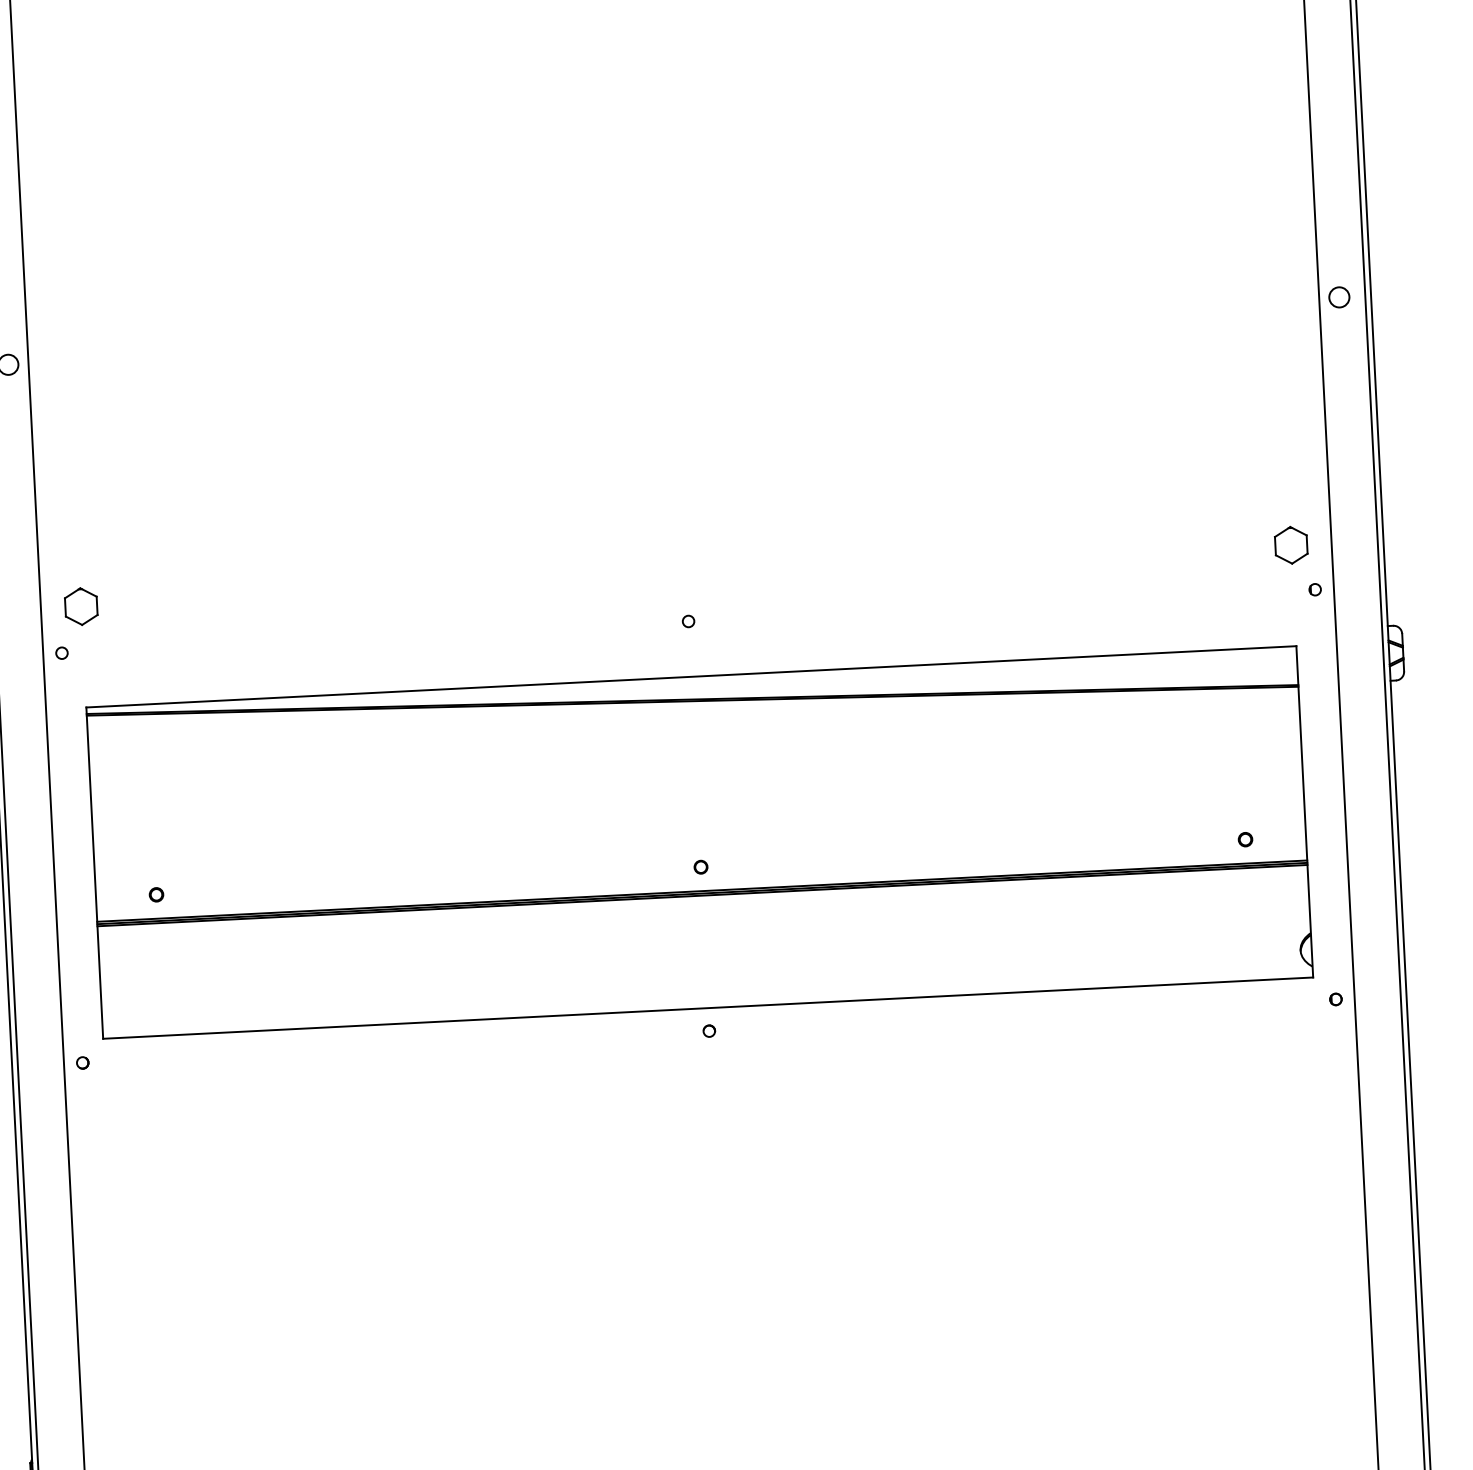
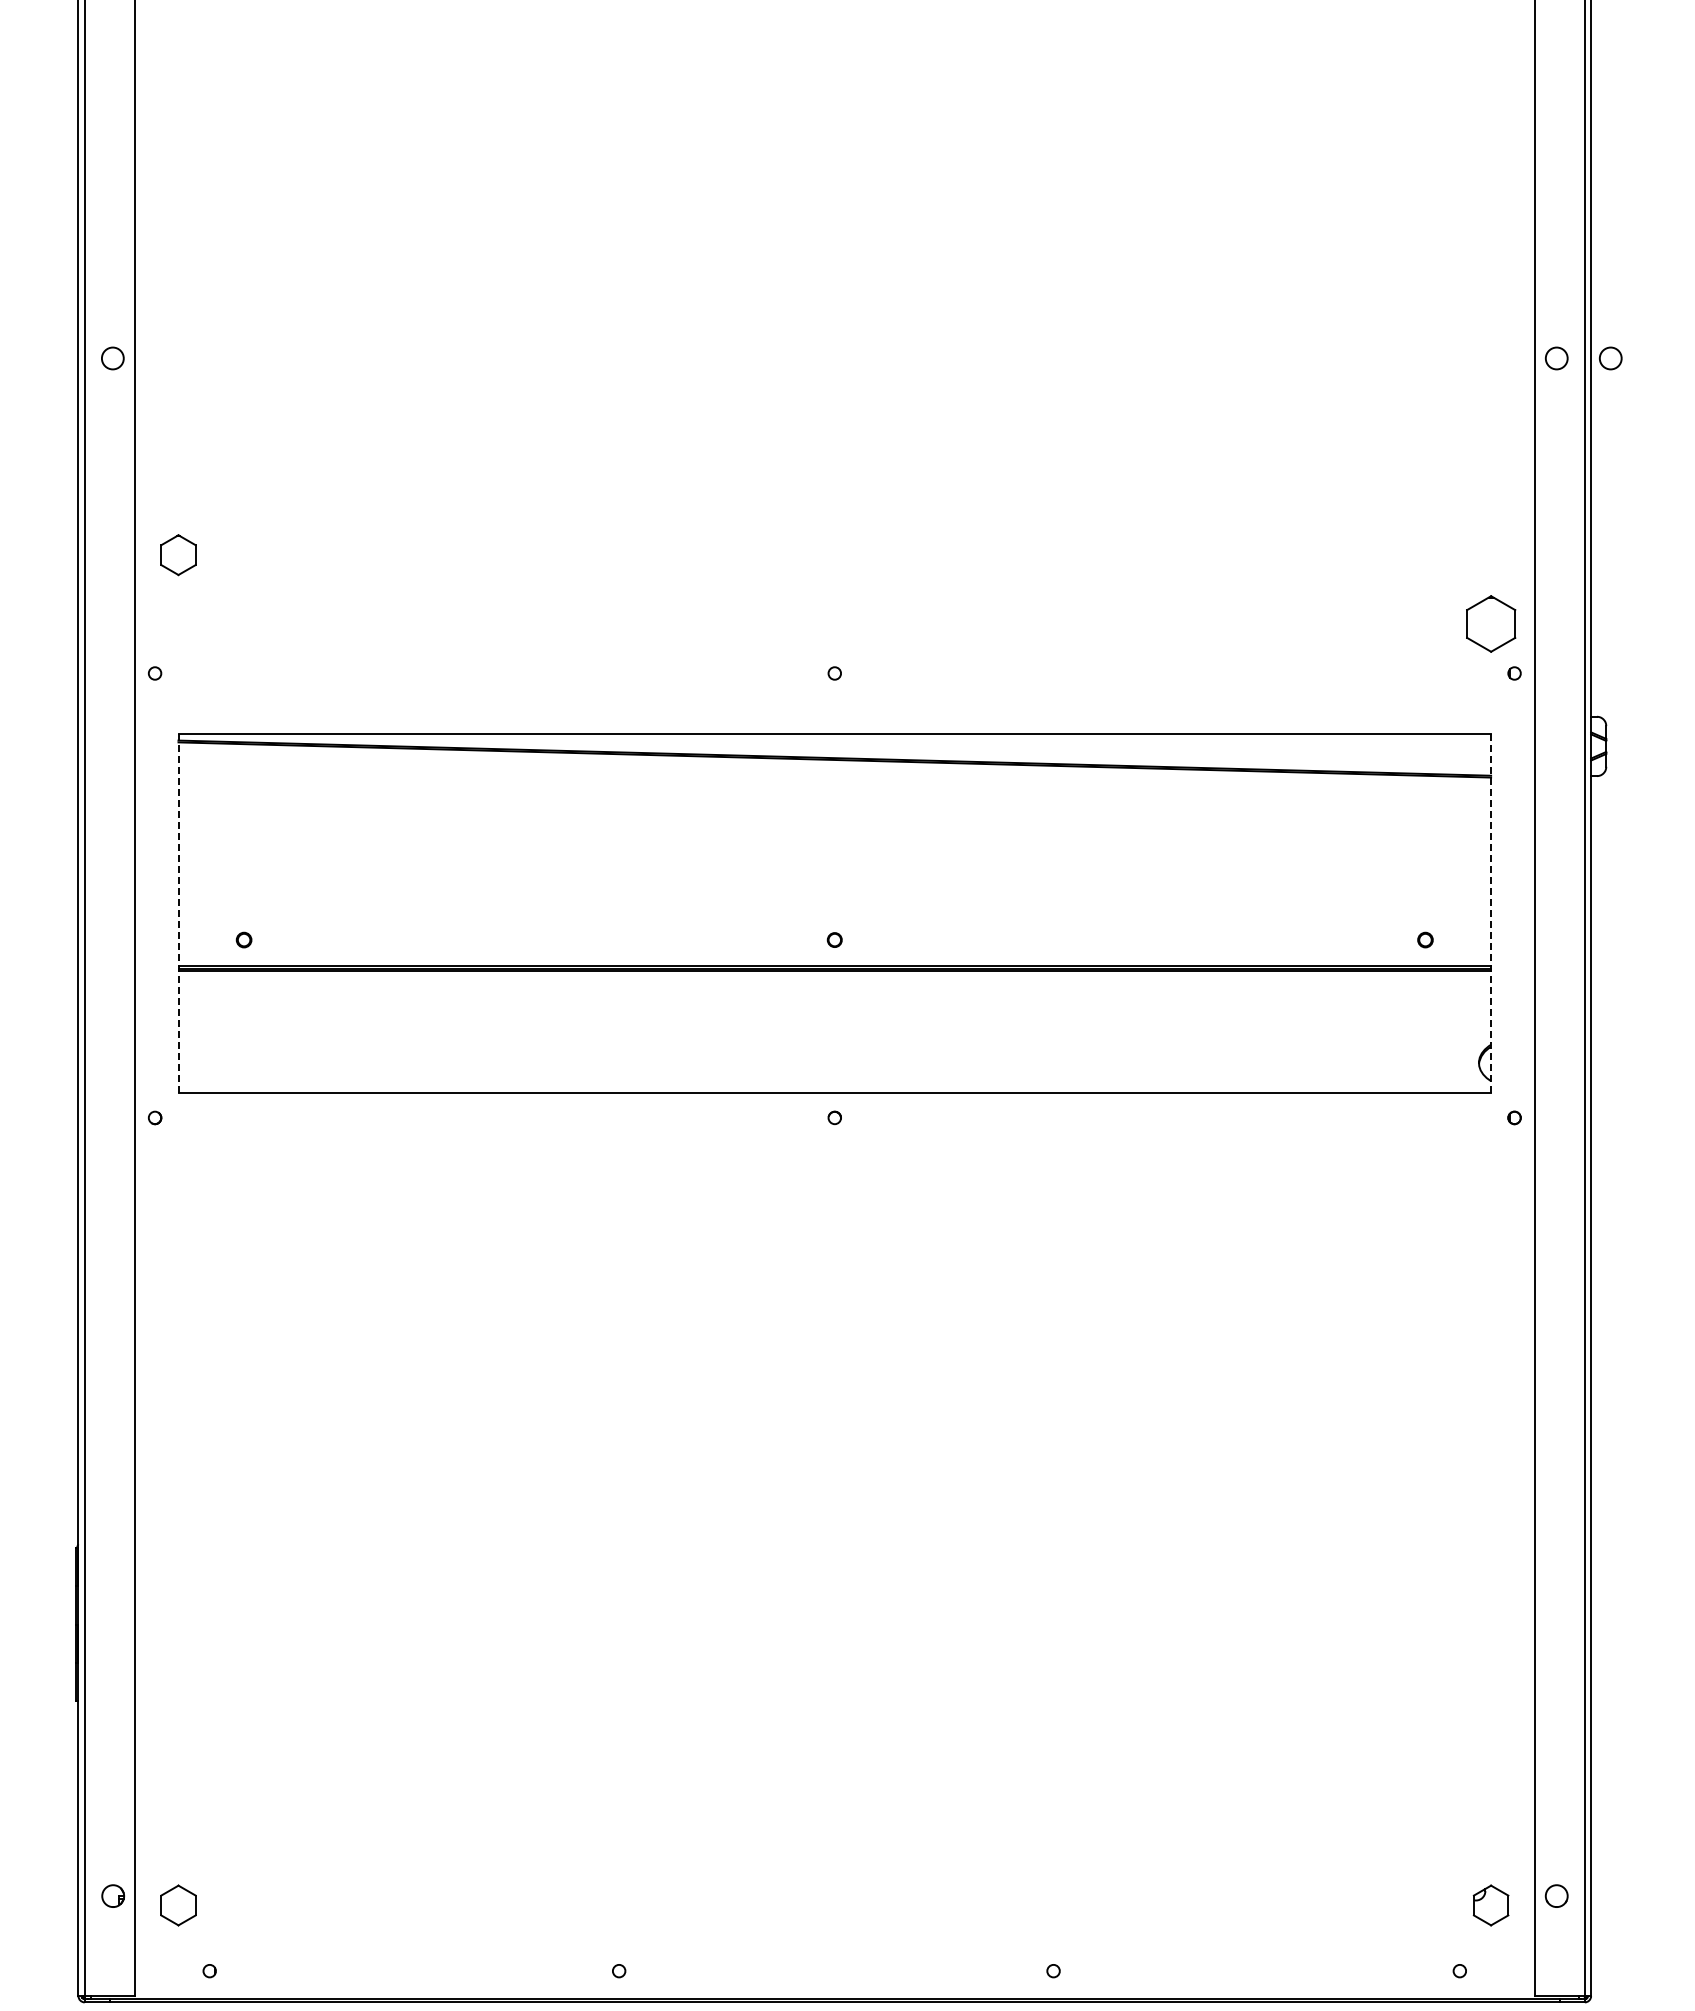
circle: (1388, 294) -> (1610, 358), added
part: (1290, 545) -> (1490, 624), size x1.4
part: (81, 606) -> (178, 555), moved
line: (1305, 812) -> (1491, 913), solid -> dashed
line: (94, 873) -> (178, 913), solid -> dashed

